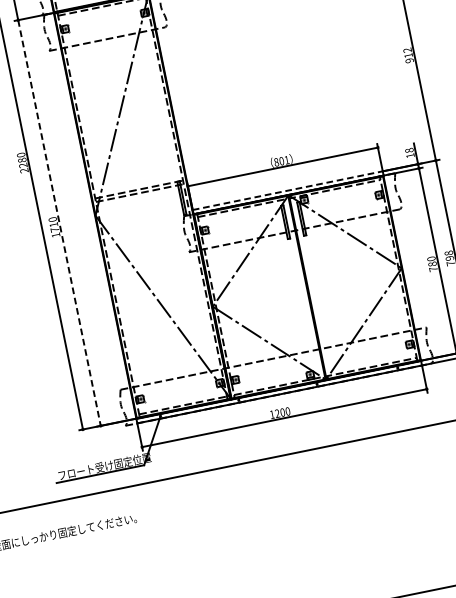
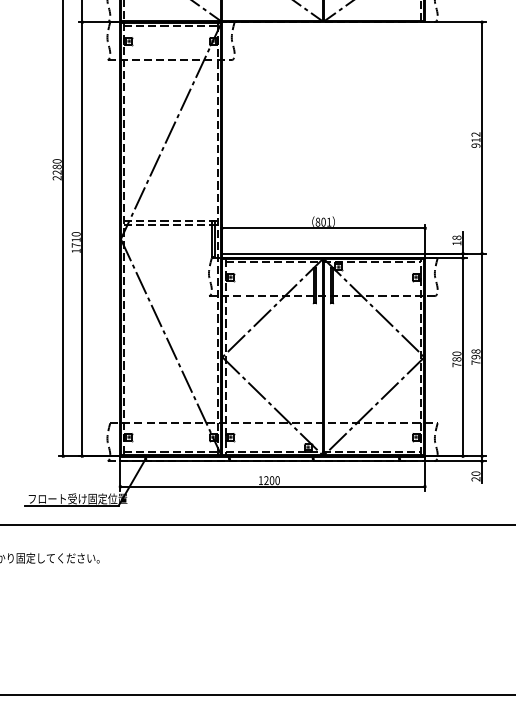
line: (287, 190) -> (323, 253), dashed -> solid
line: (59, 223) -> (82, 239), dashed -> solid

